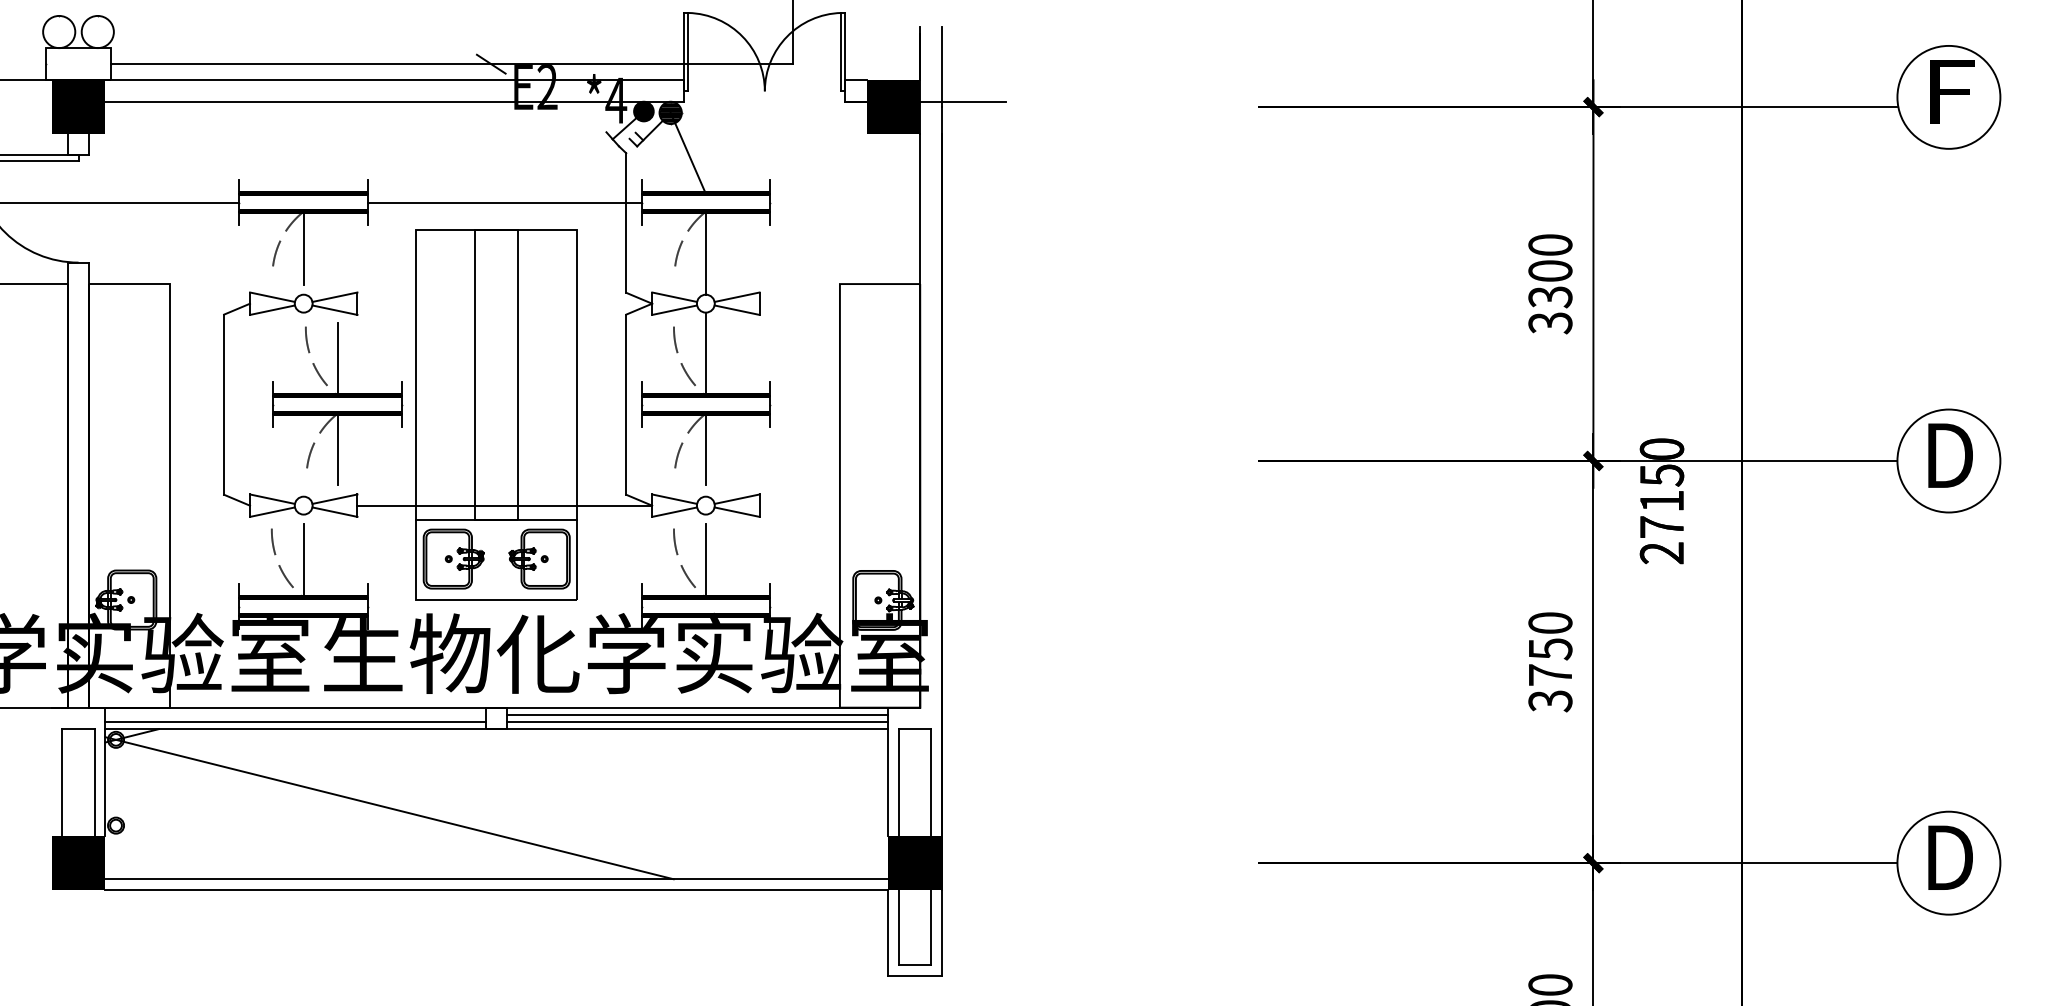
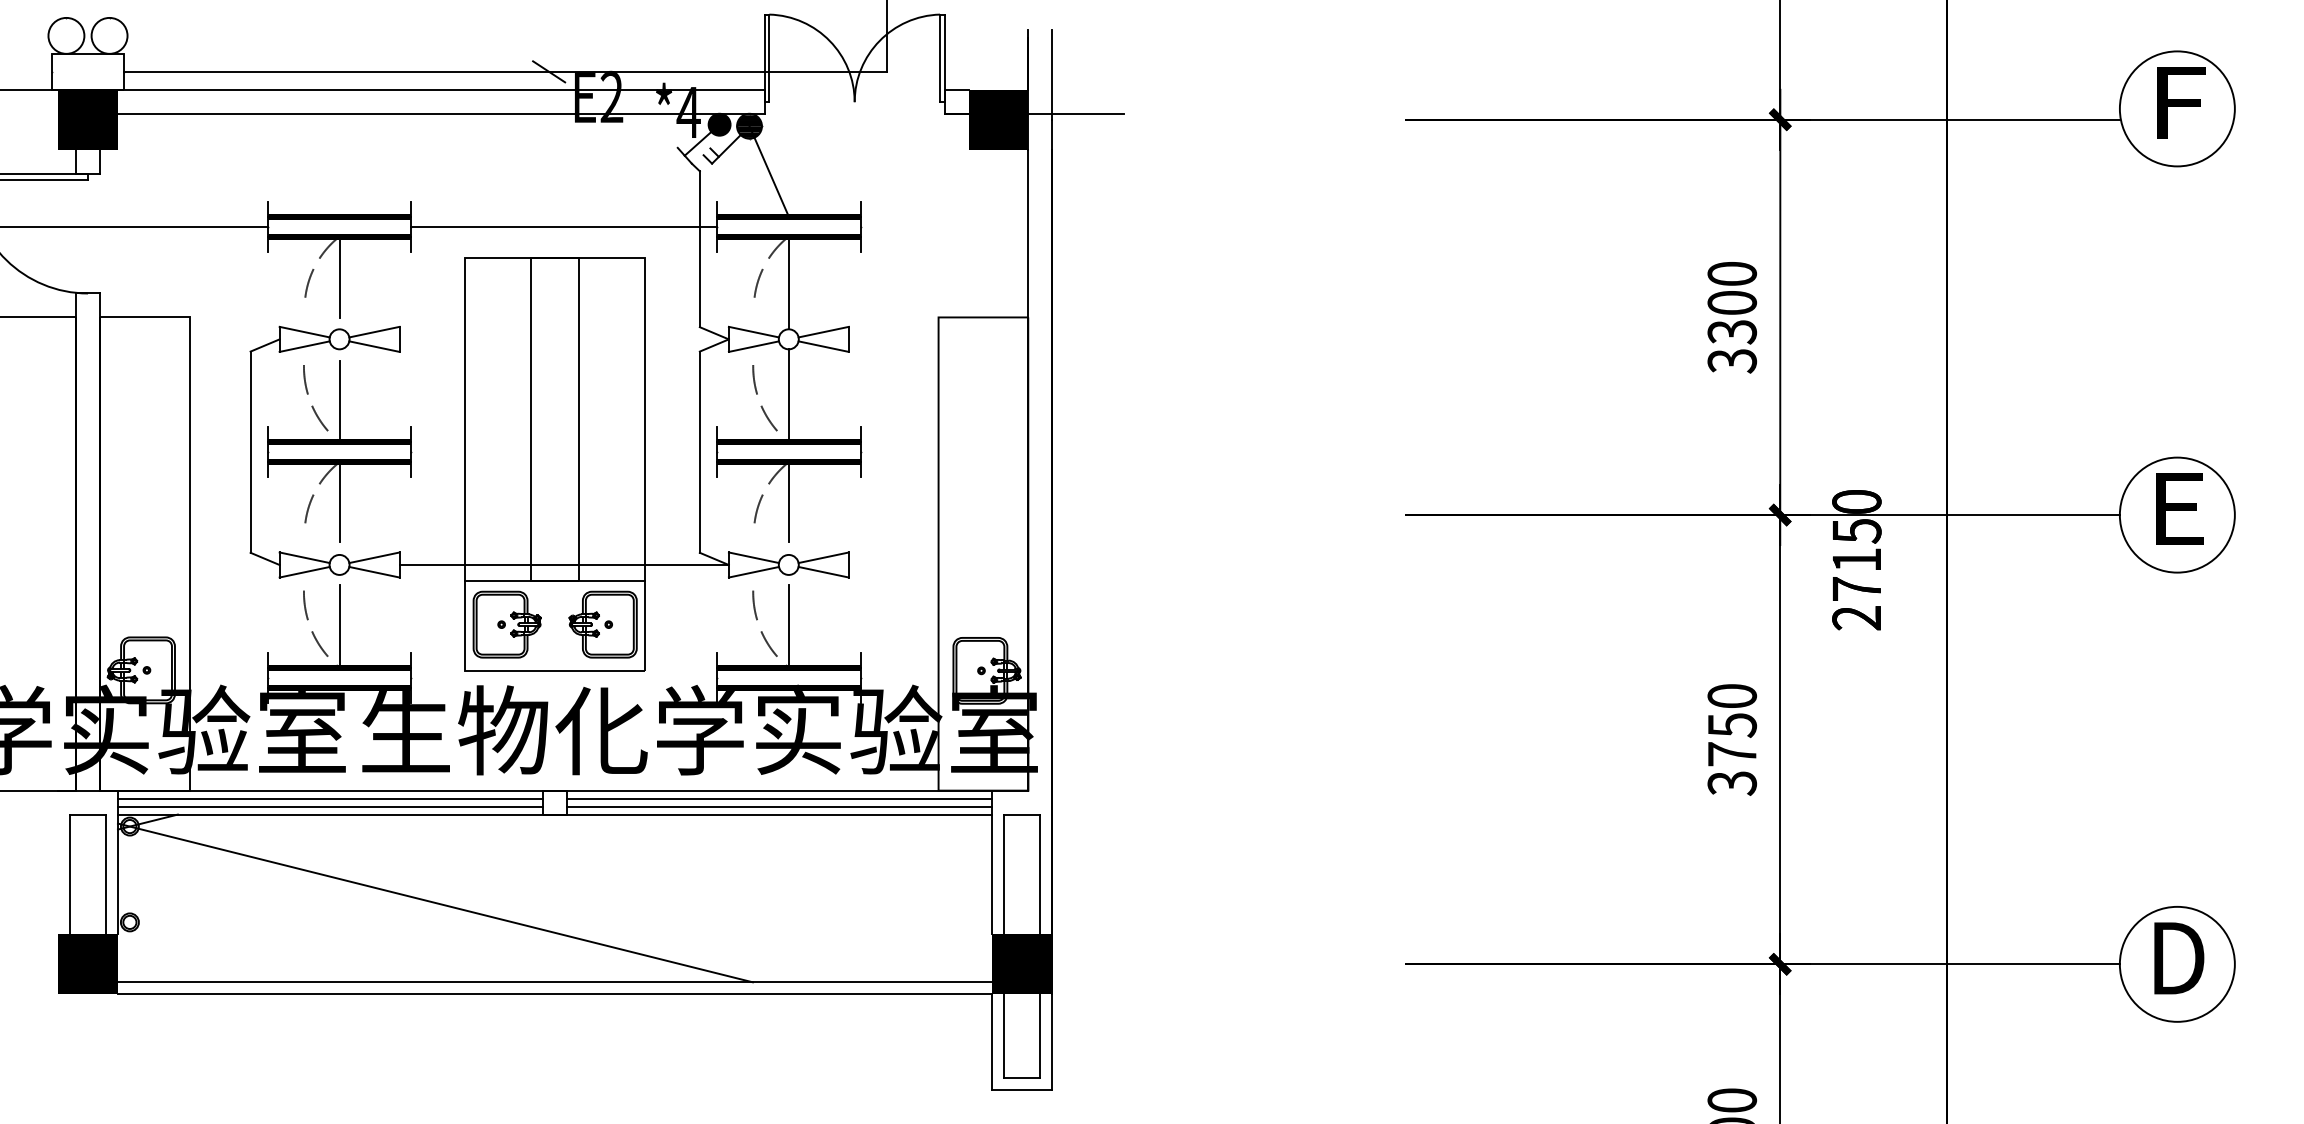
part: (337, 404) -> (339, 451), moved
text: (1950, 456) -> (2179, 509), D -> E
line: (295, 714) -> (330, 798), added

